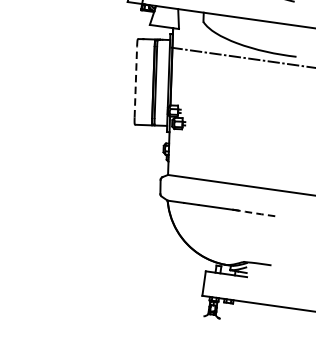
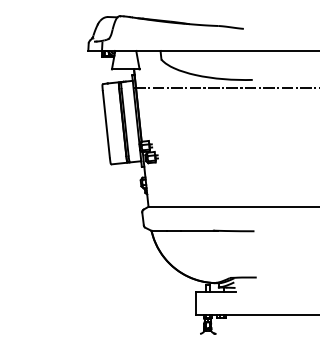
line: (136, 81) -> (106, 123), dashed -> solid
line: (254, 213) -> (234, 231), dashed -> solid

